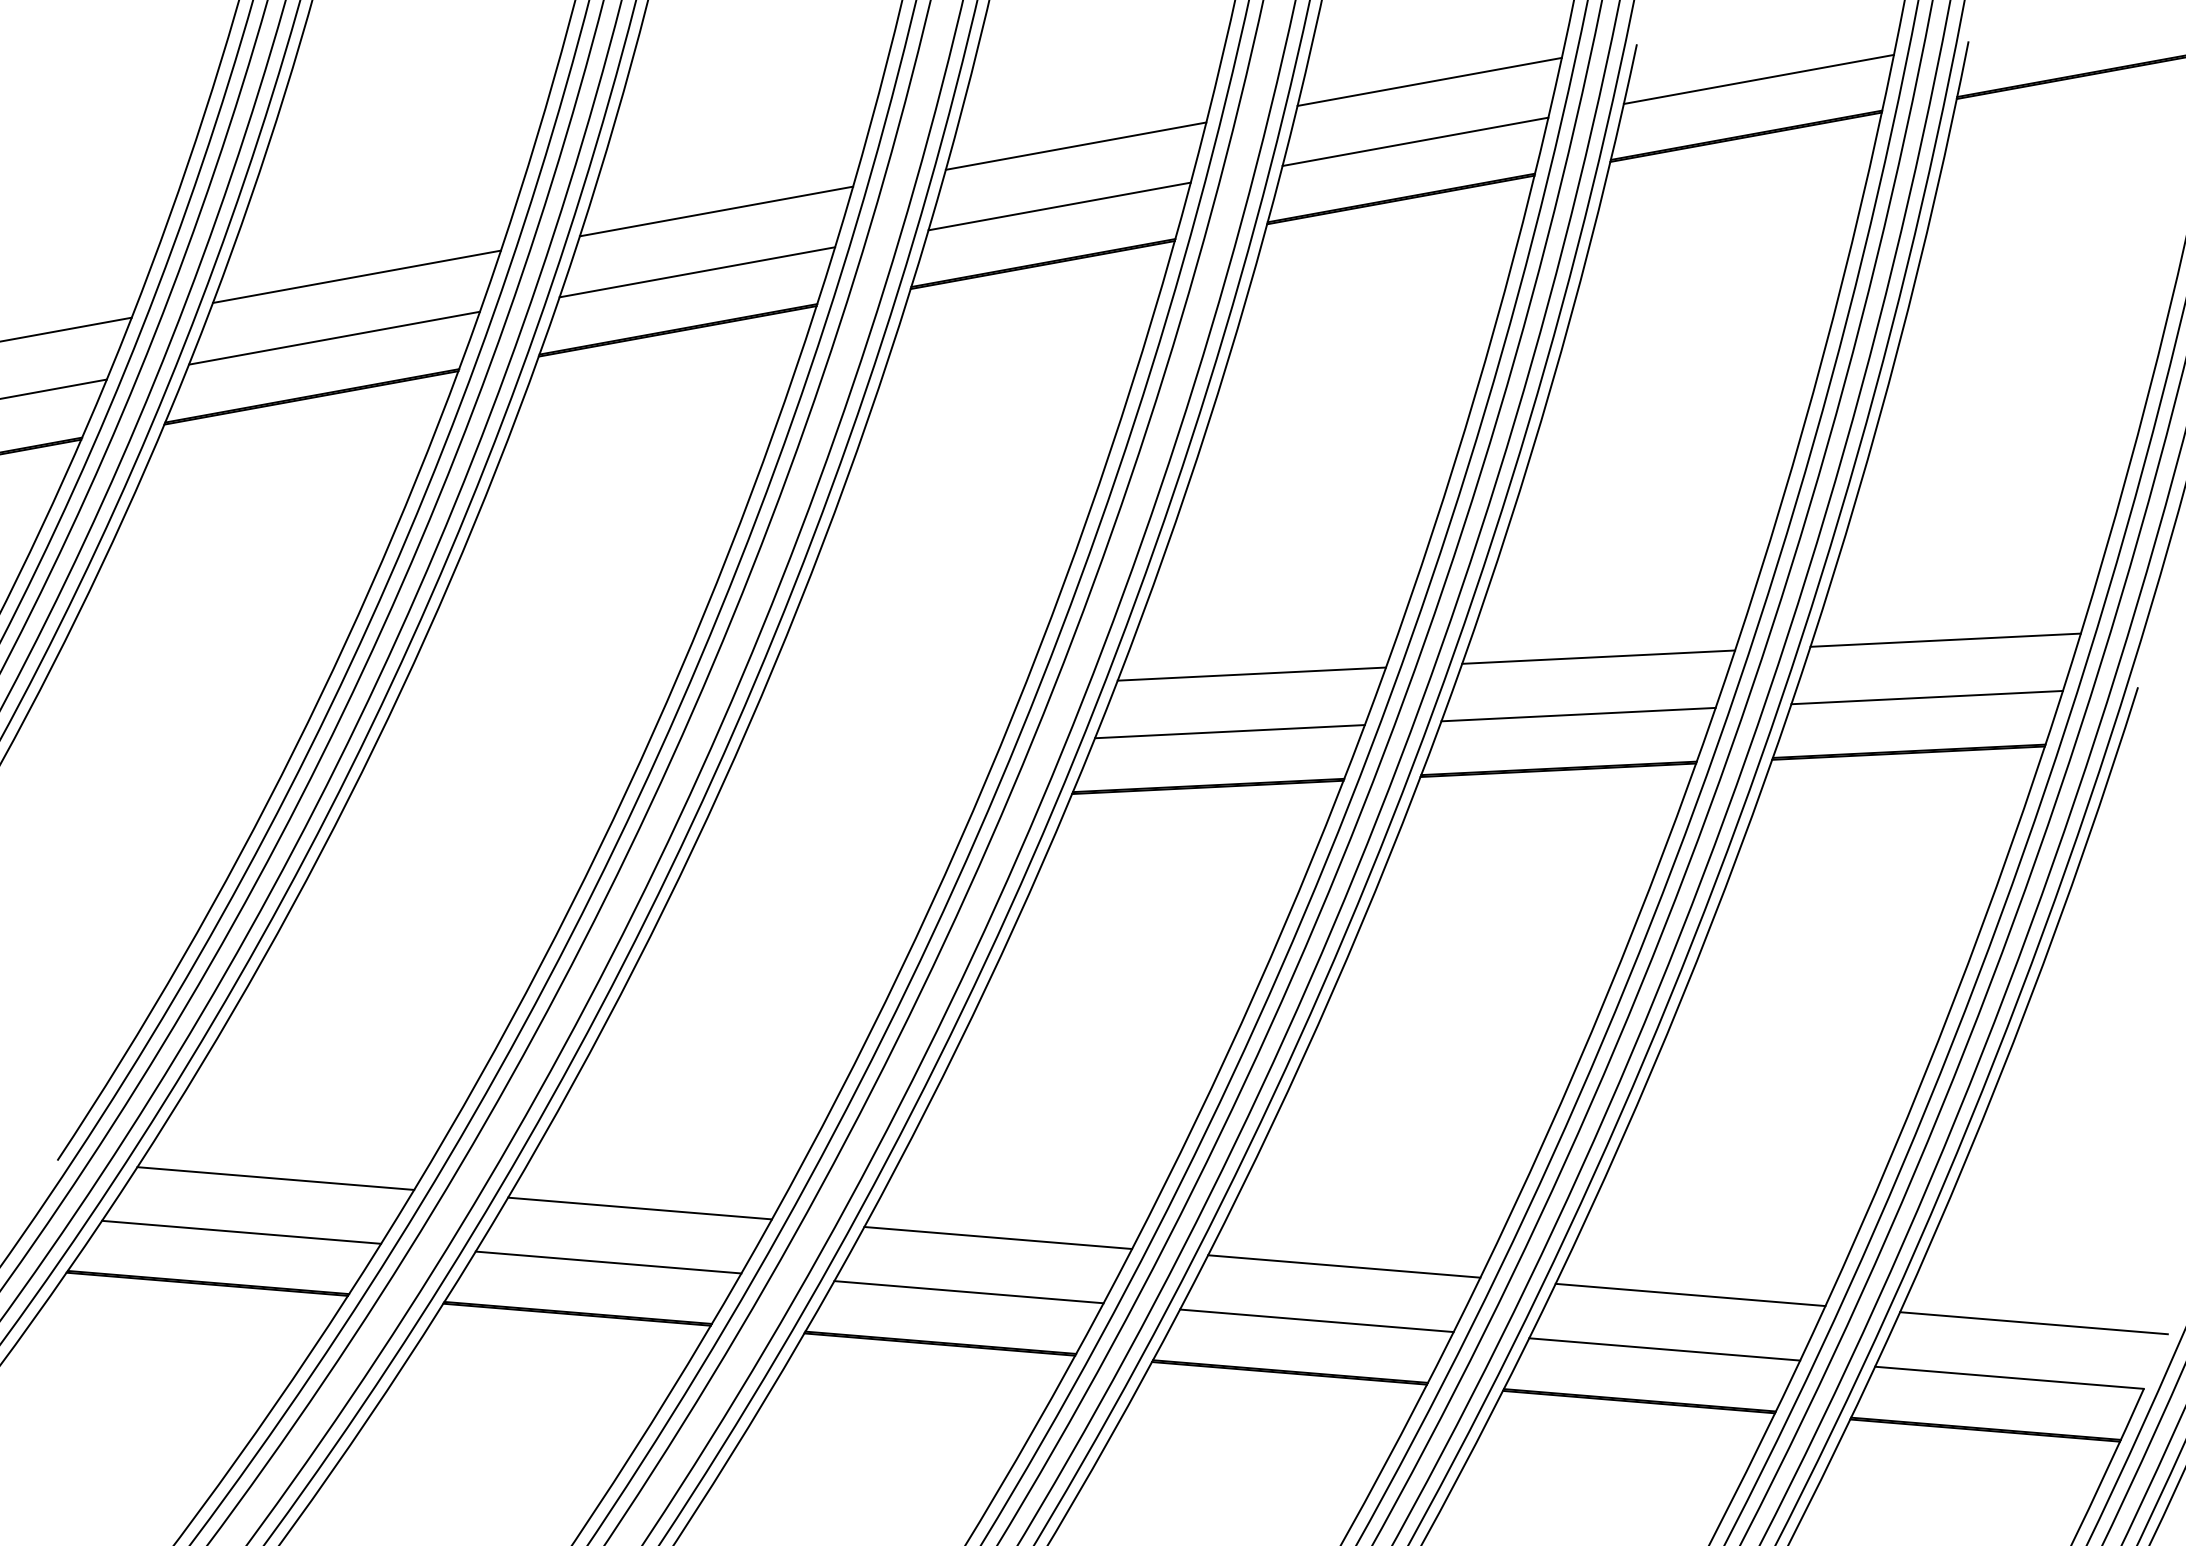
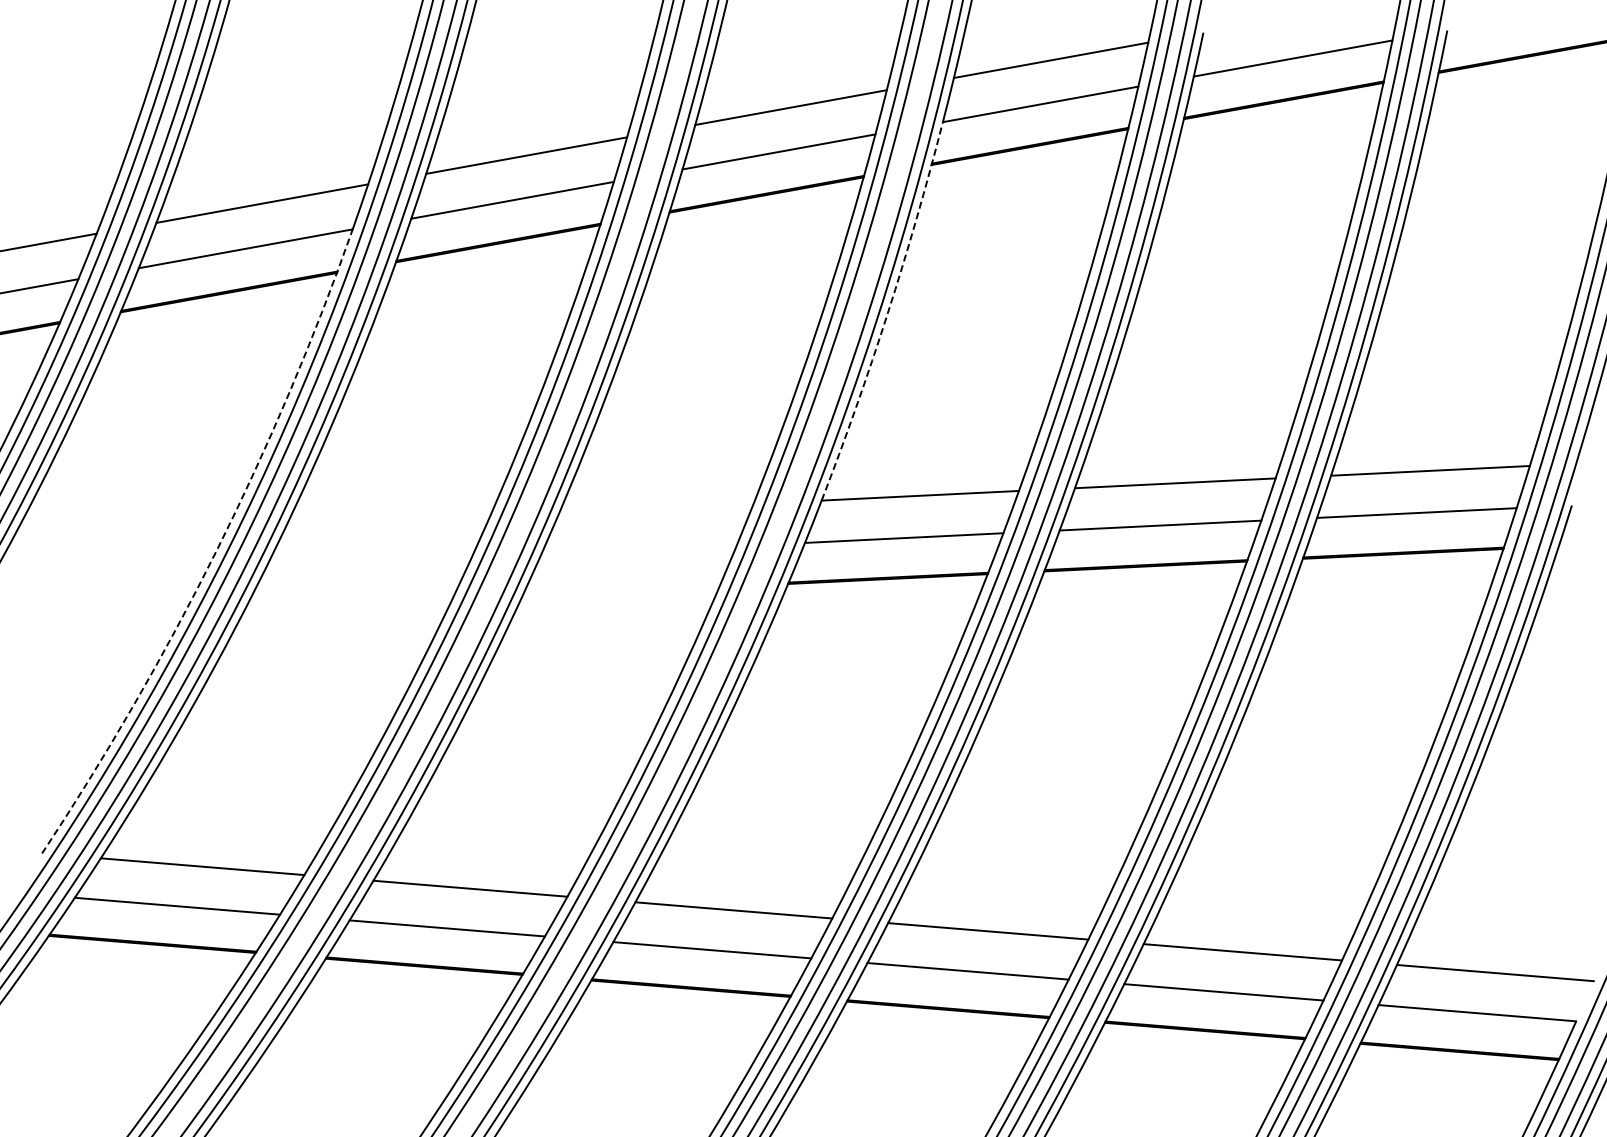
arc: (1207, 426) -> (887, 313), solid -> dashed
arc: (294, 748) -> (216, 550), solid -> dashed

